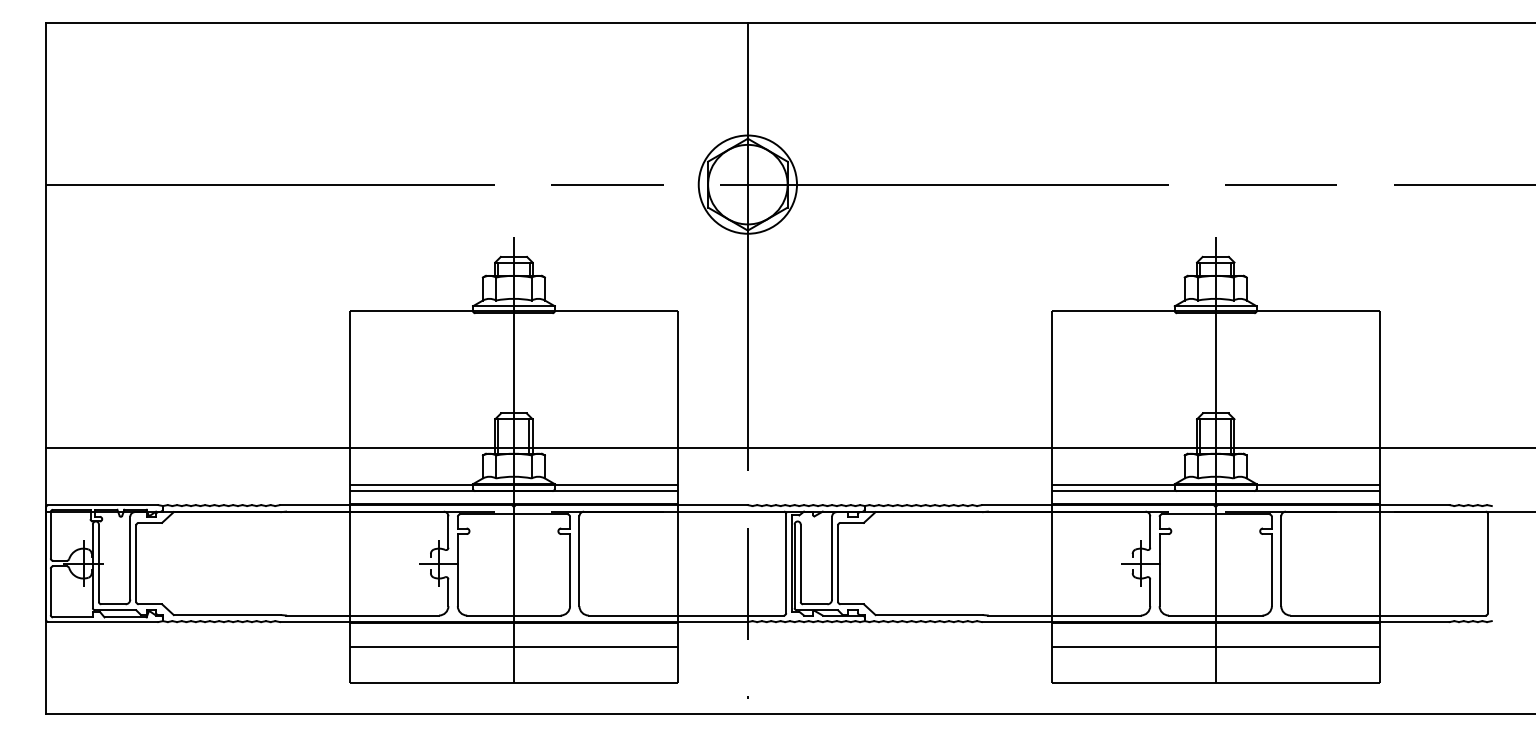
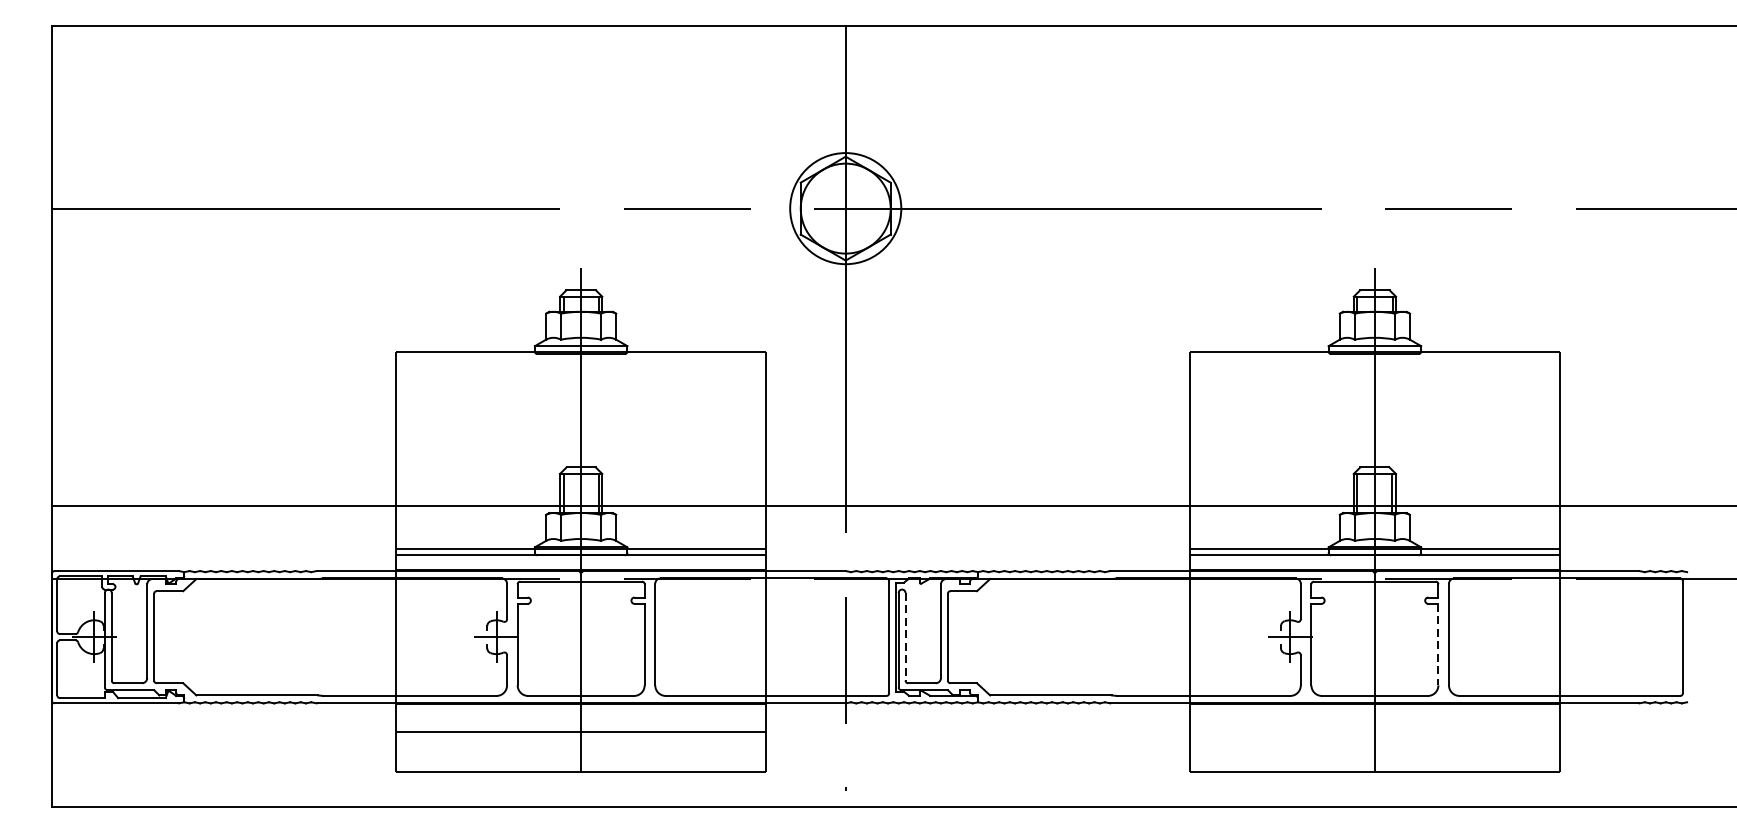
line: (800, 563) -> (905, 637), solid -> dashed
line: (1271, 570) -> (1437, 645), solid -> dashed
line: (1215, 647) -> (1374, 732), removed

